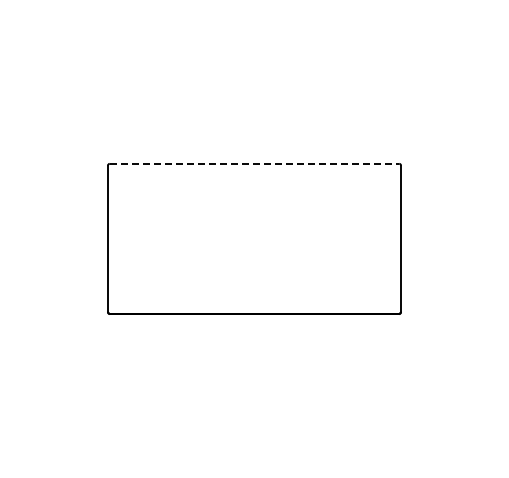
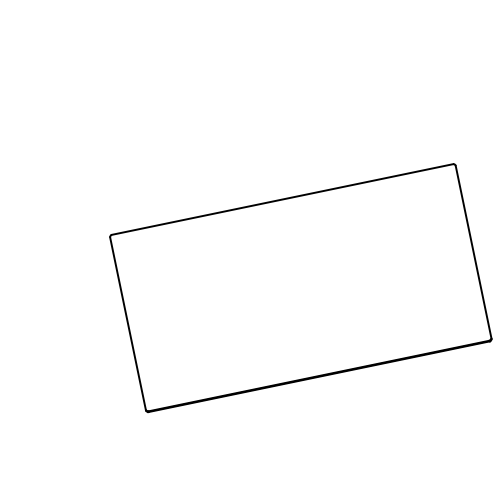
line: (254, 163) -> (282, 199), dashed -> solid

